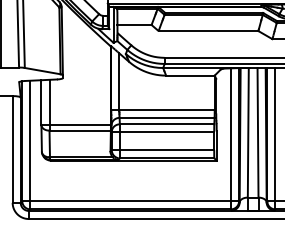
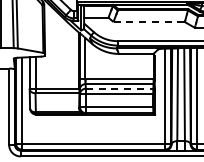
line: (208, 31) -> (149, 22), solid -> dashed
line: (166, 123) -> (119, 88), solid -> dashed

